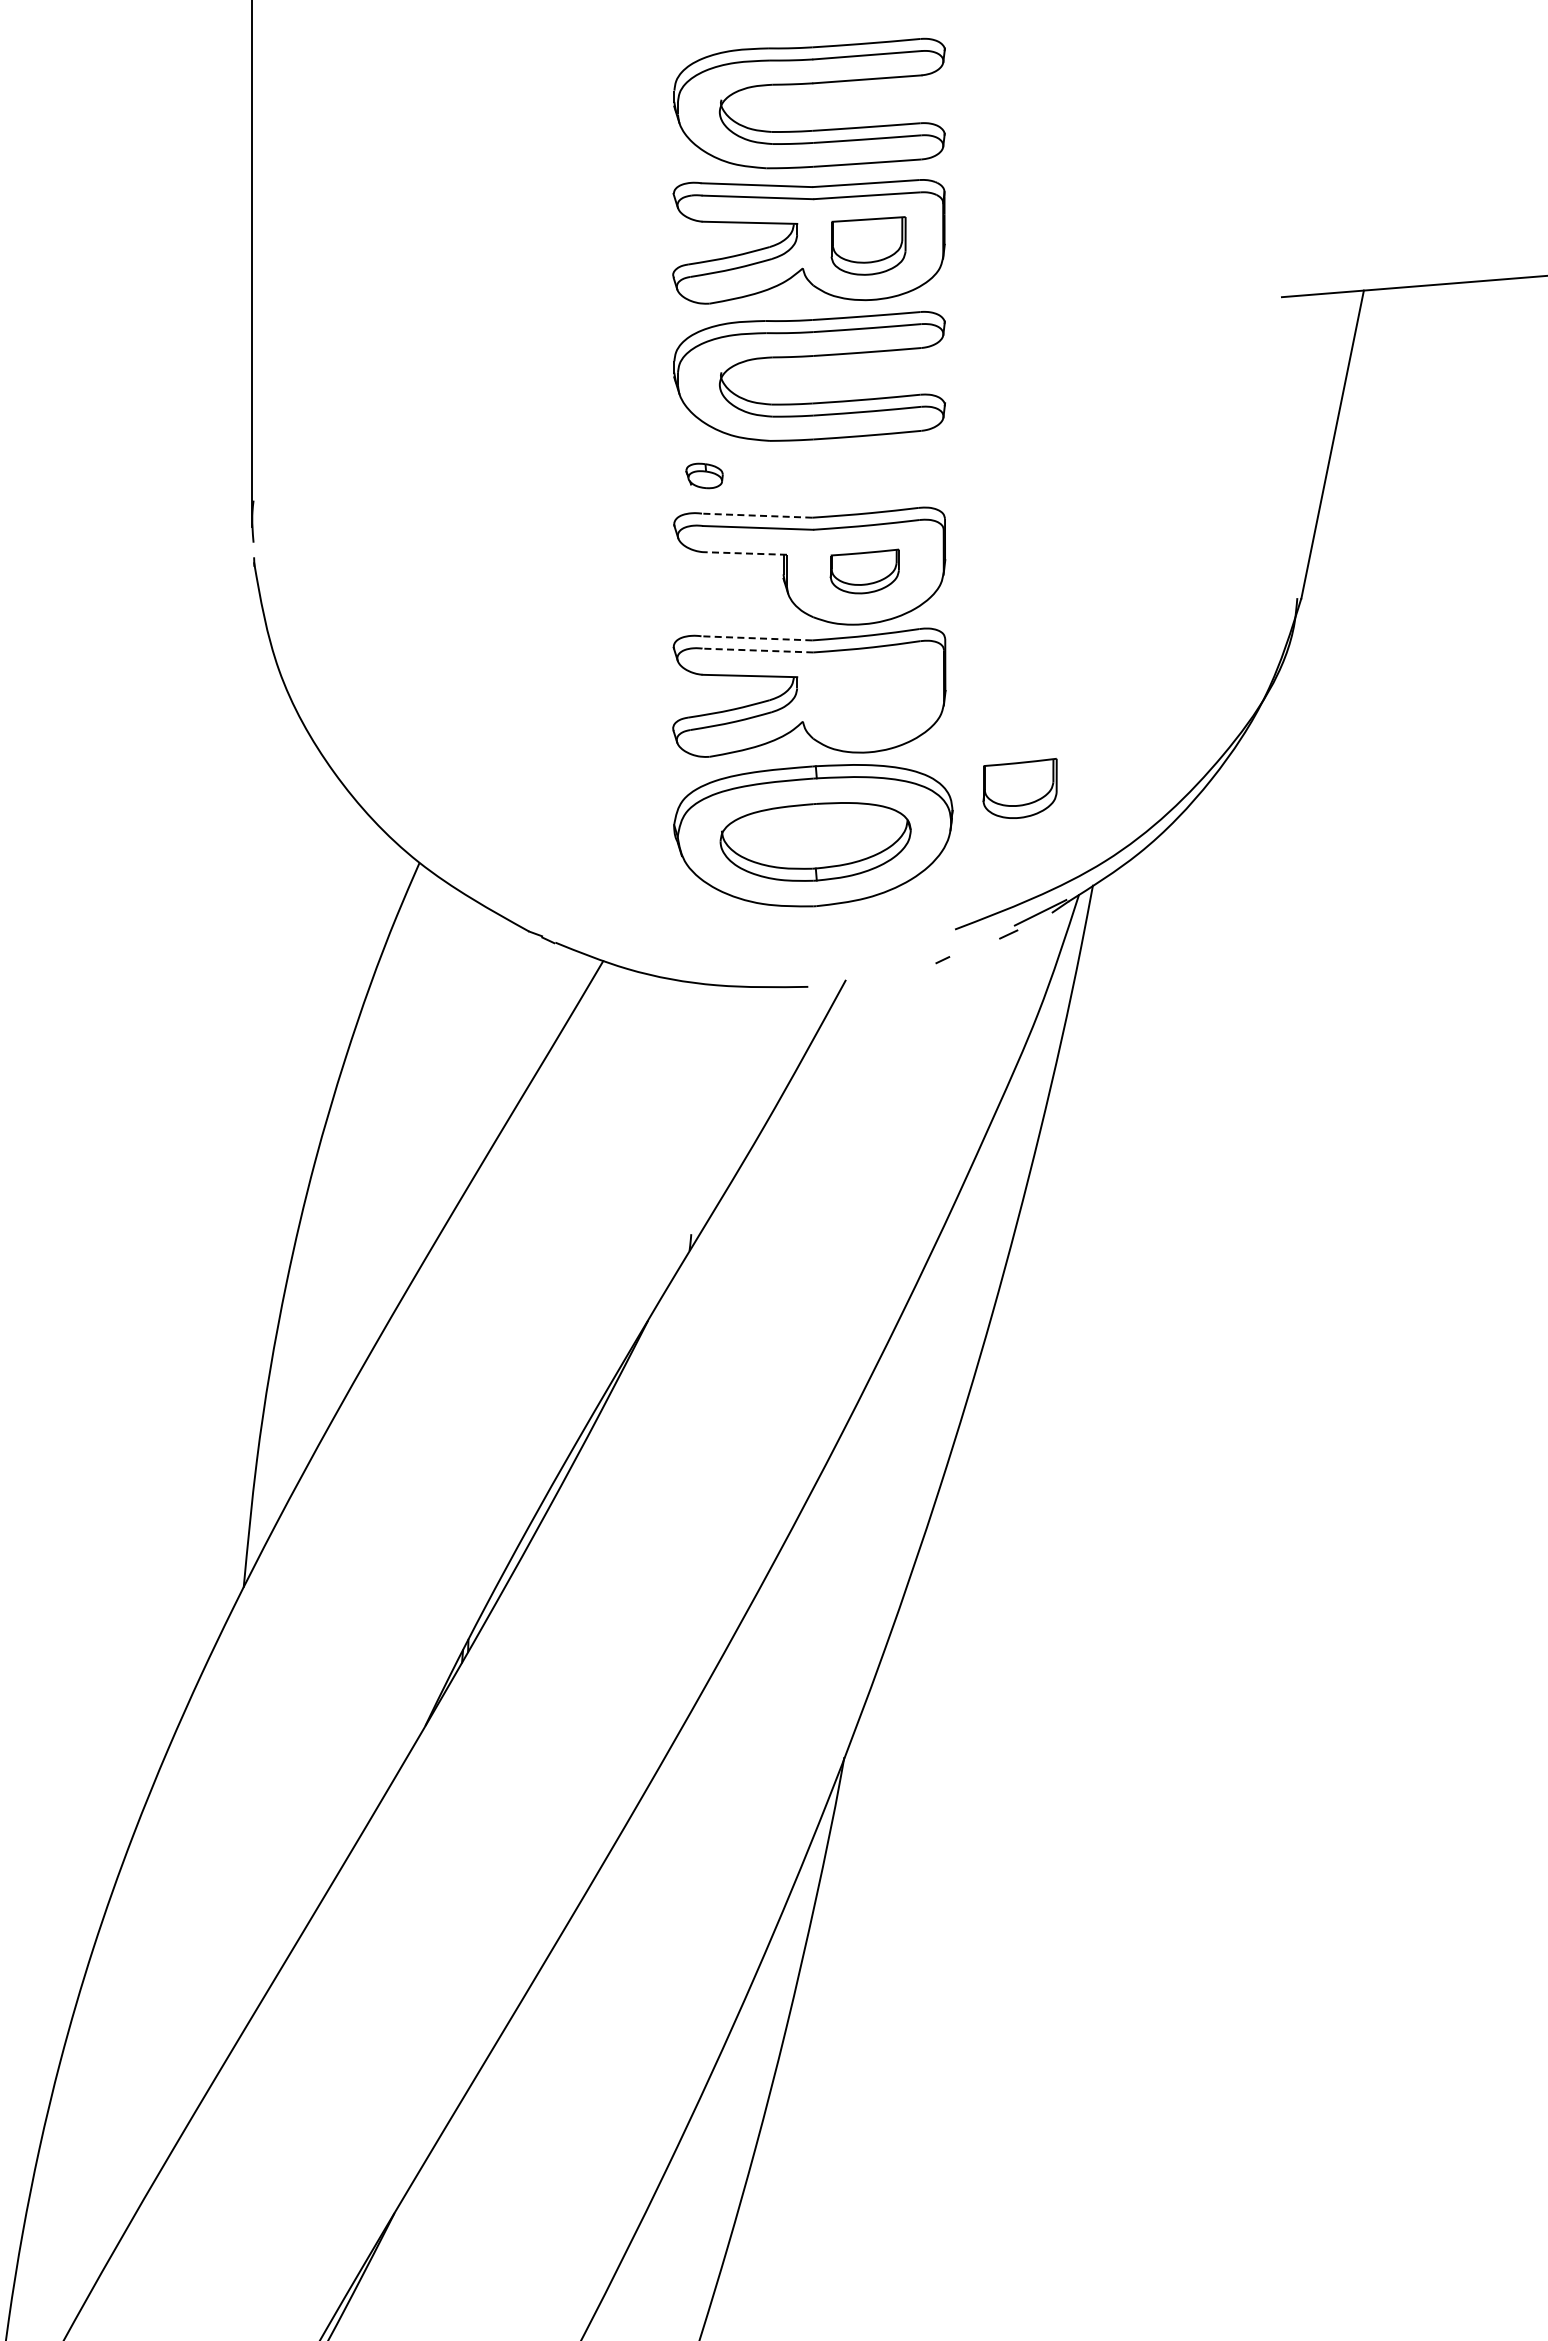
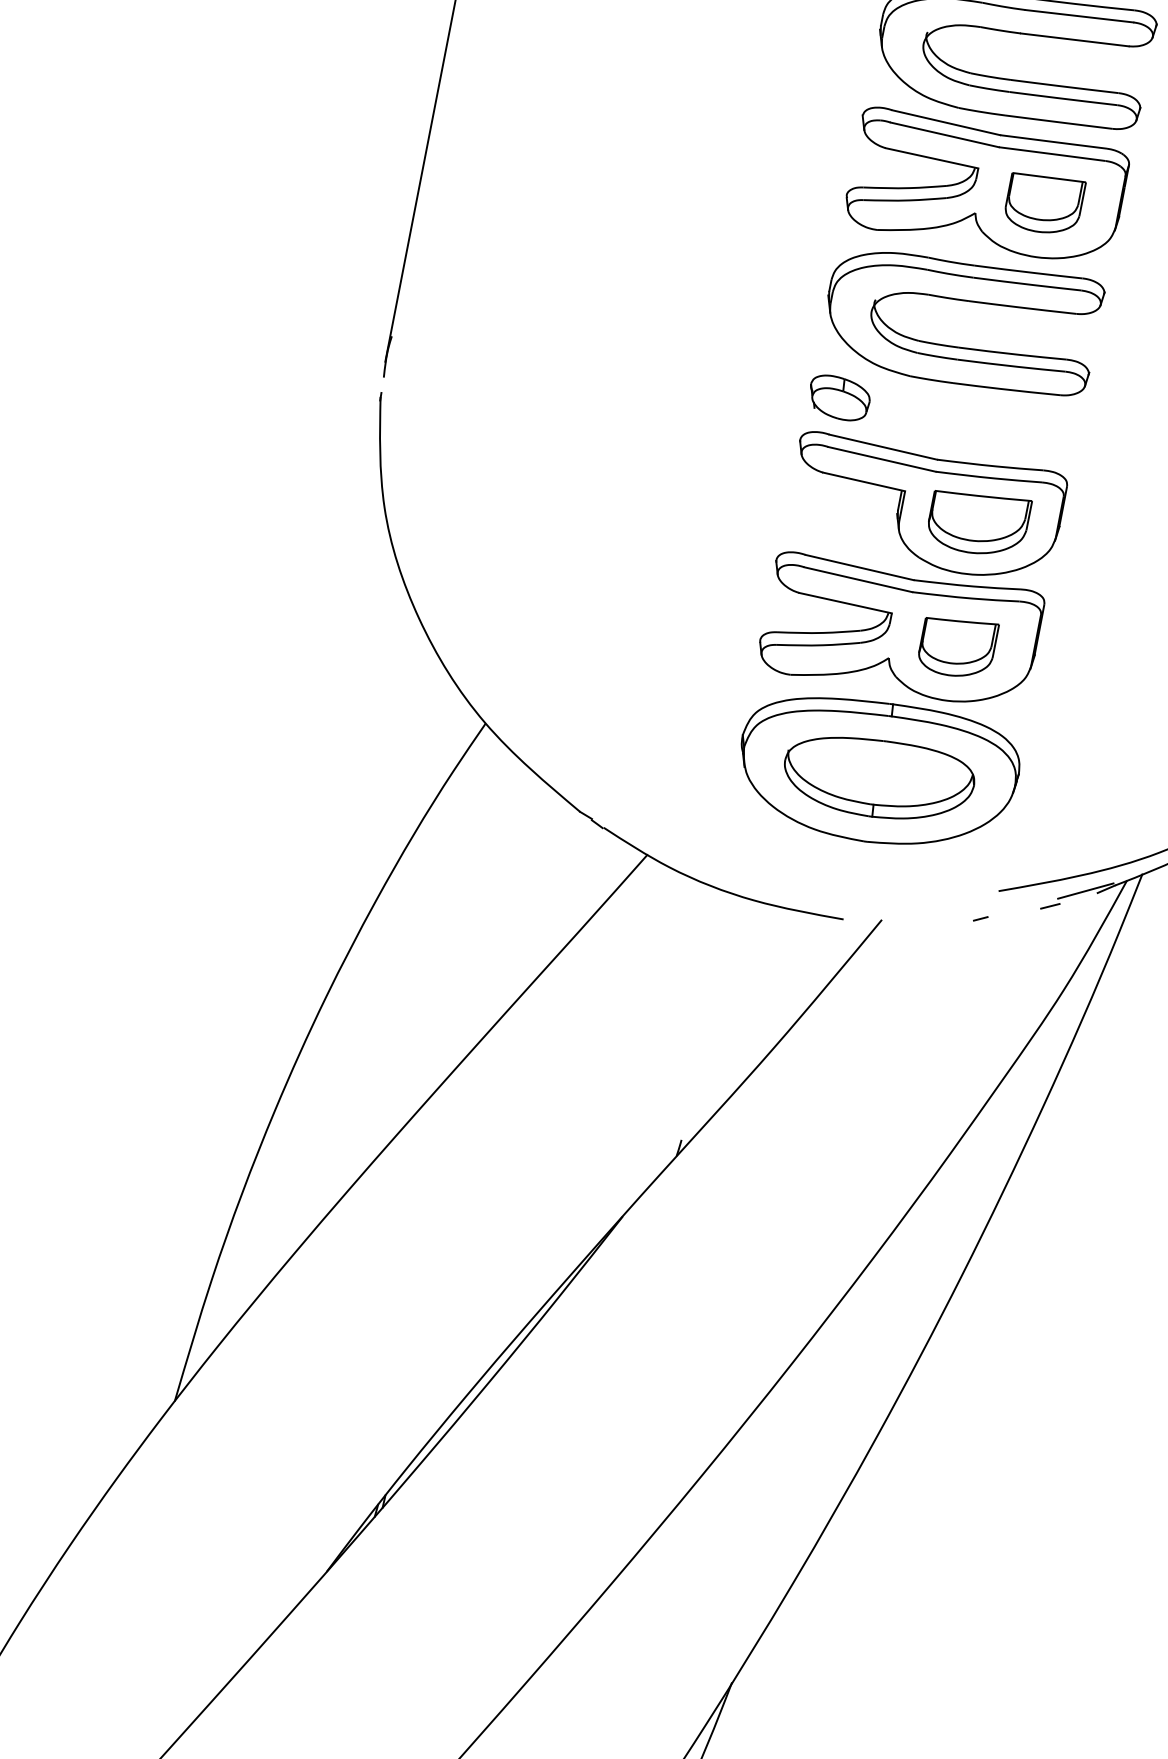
part: (704, 475) -> (839, 397), size x1.67
line: (756, 515) -> (882, 446), dashed -> solid
line: (744, 553) -> (863, 481), dashed -> solid
part: (864, 571) -> (978, 522), size x1.43
line: (756, 638) -> (859, 567), dashed -> solid
line: (757, 650) -> (857, 579), dashed -> solid
part: (1019, 788) -> (956, 646), moved

